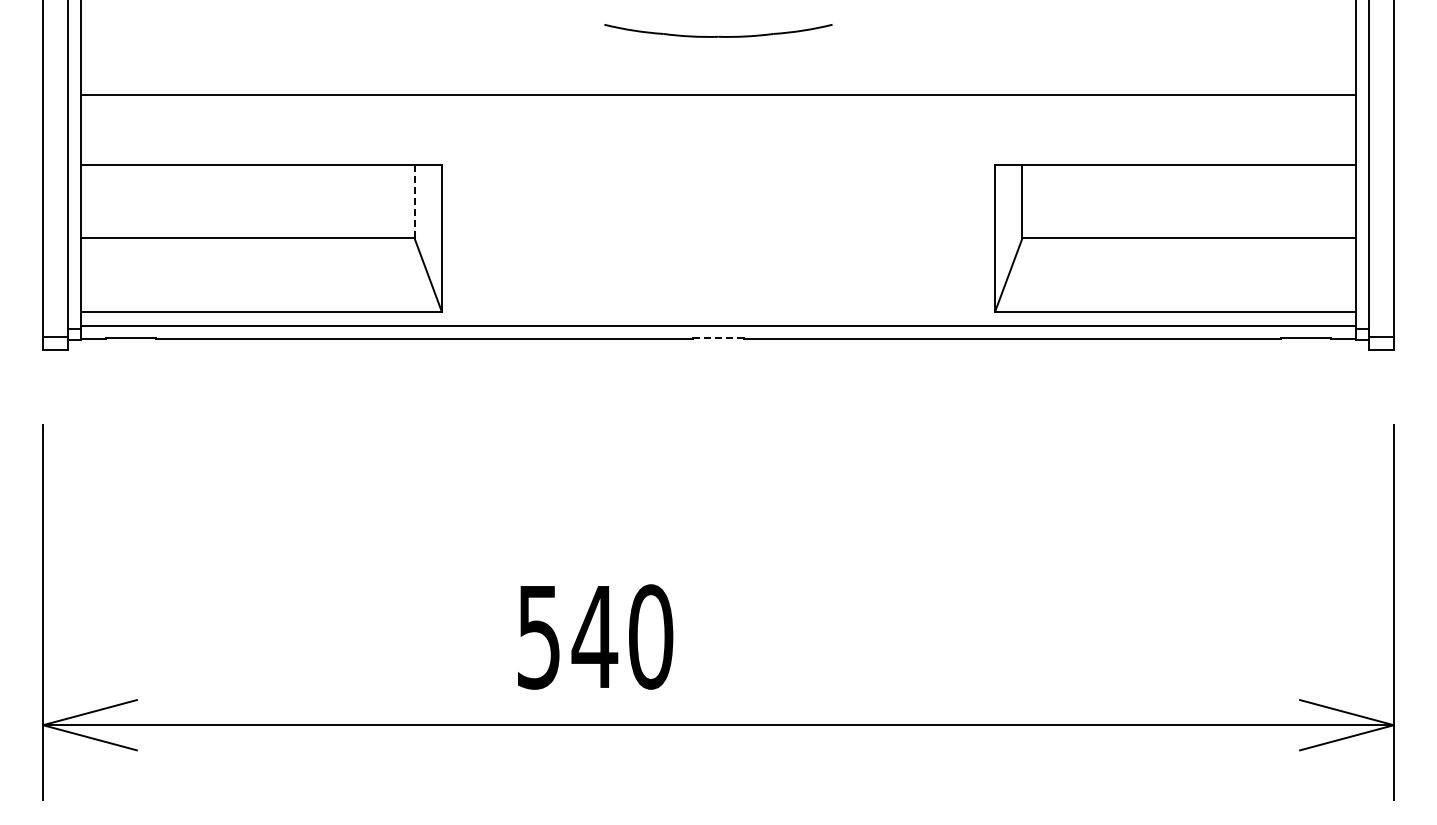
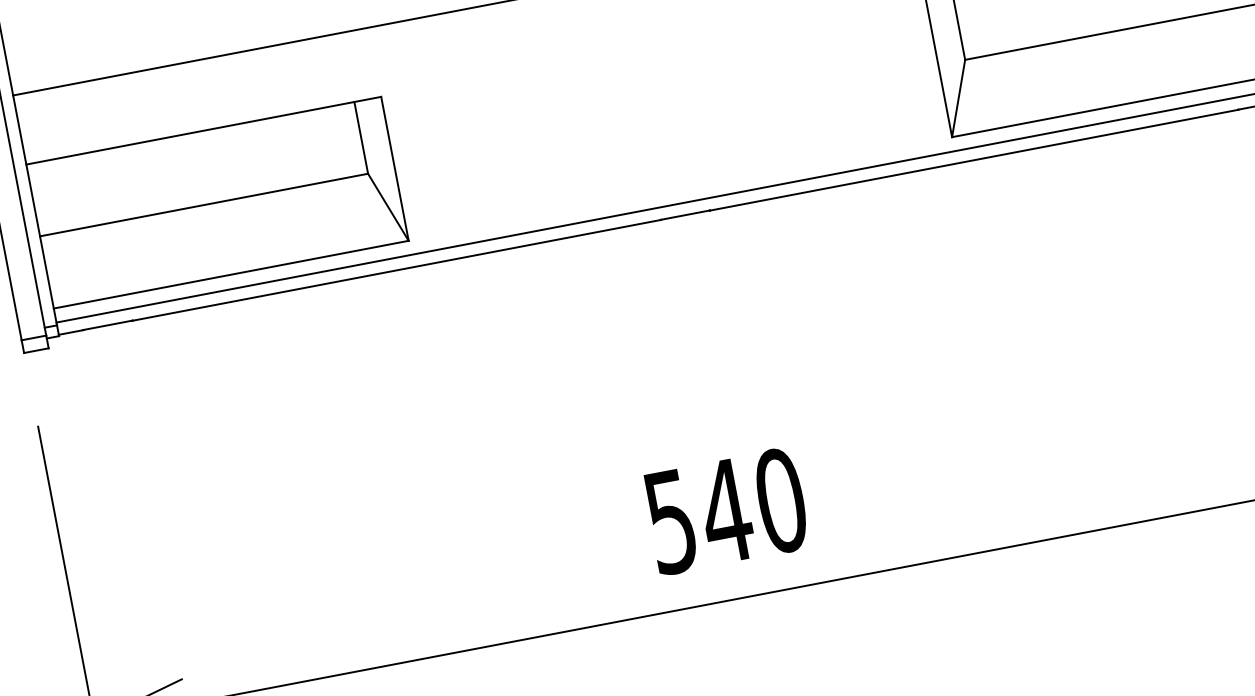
line: (414, 201) -> (361, 137), dashed -> solid
line: (718, 338) -> (685, 215), dashed -> solid
text: (595, 636) -> (726, 510), moved

